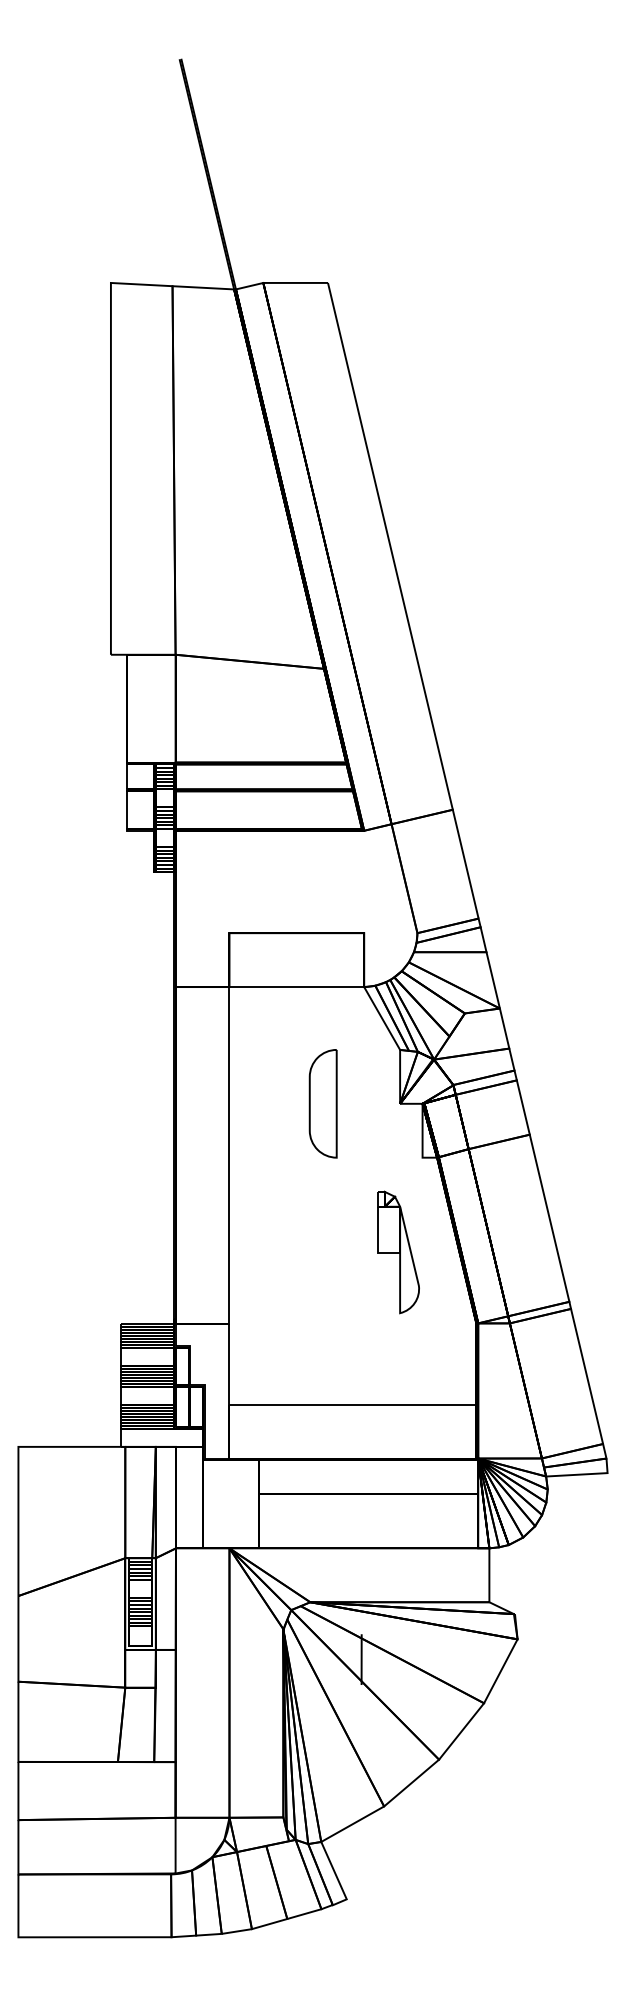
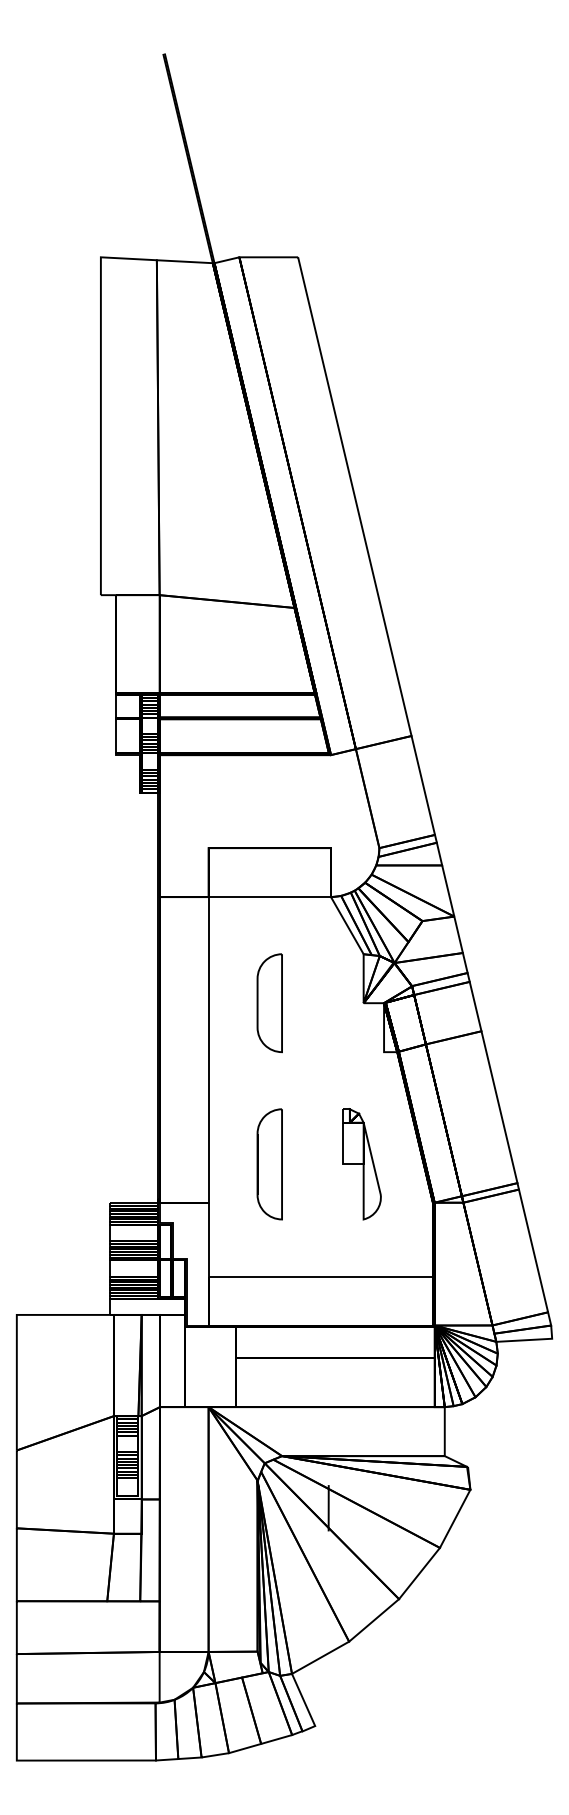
part: (322, 1104) -> (269, 1003), moved
part: (397, 1252) -> (361, 1164), moved
part: (296, 1281) -> (269, 1164), added

